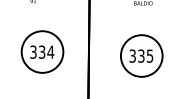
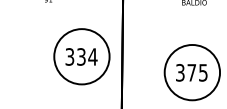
part: (42, 51) -> (81, 56), moved
text: (141, 55) -> (192, 71), 335 -> 375

